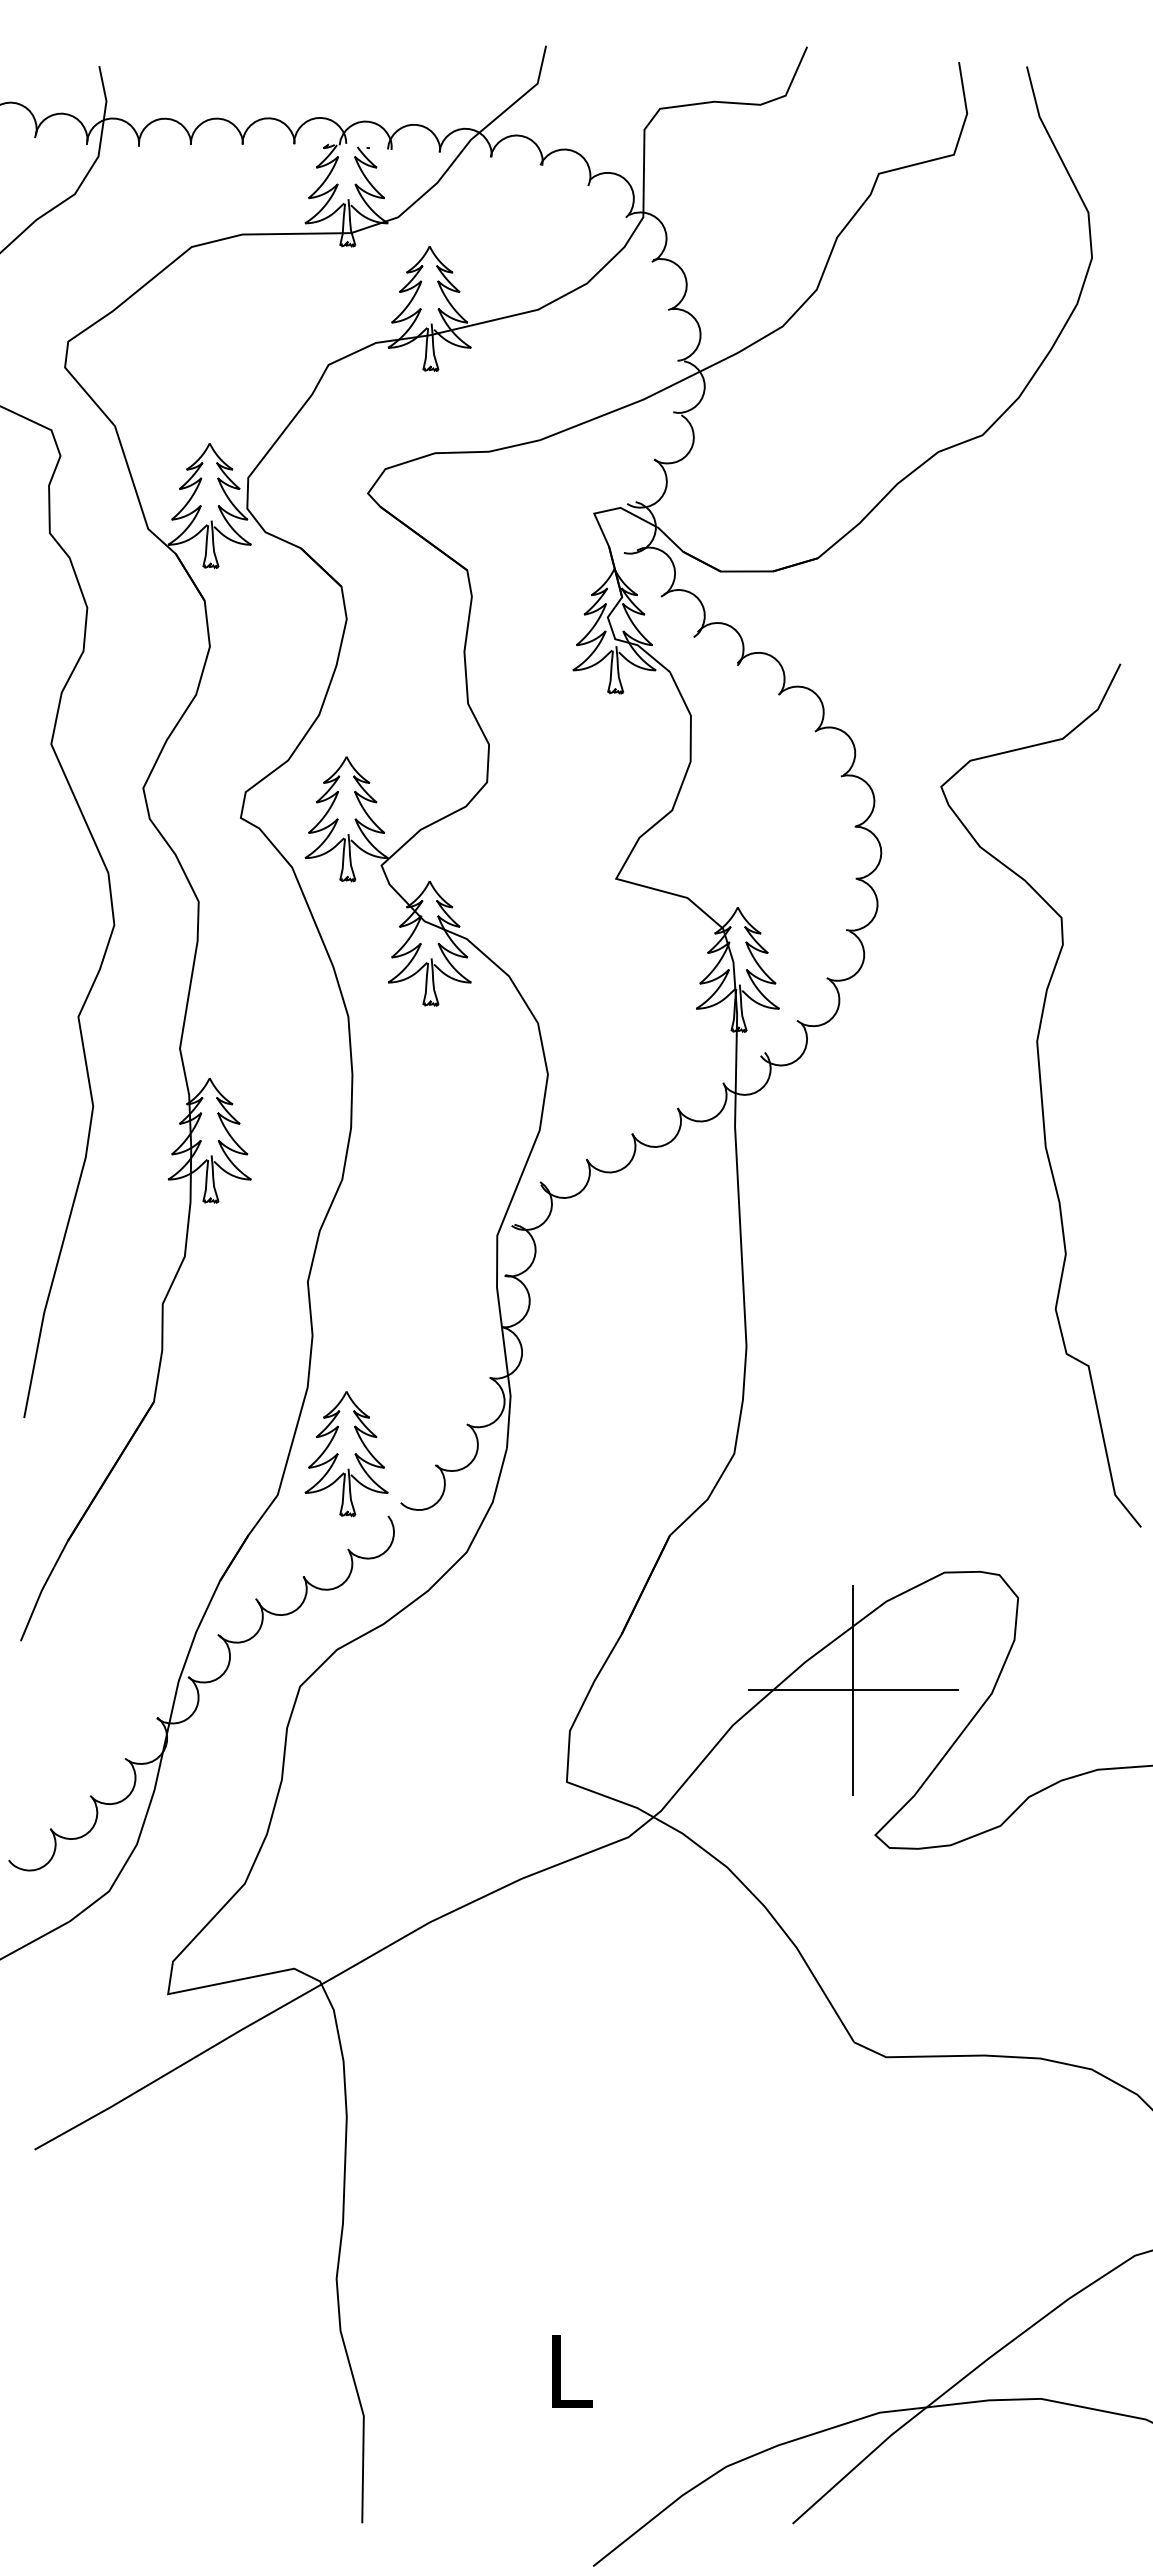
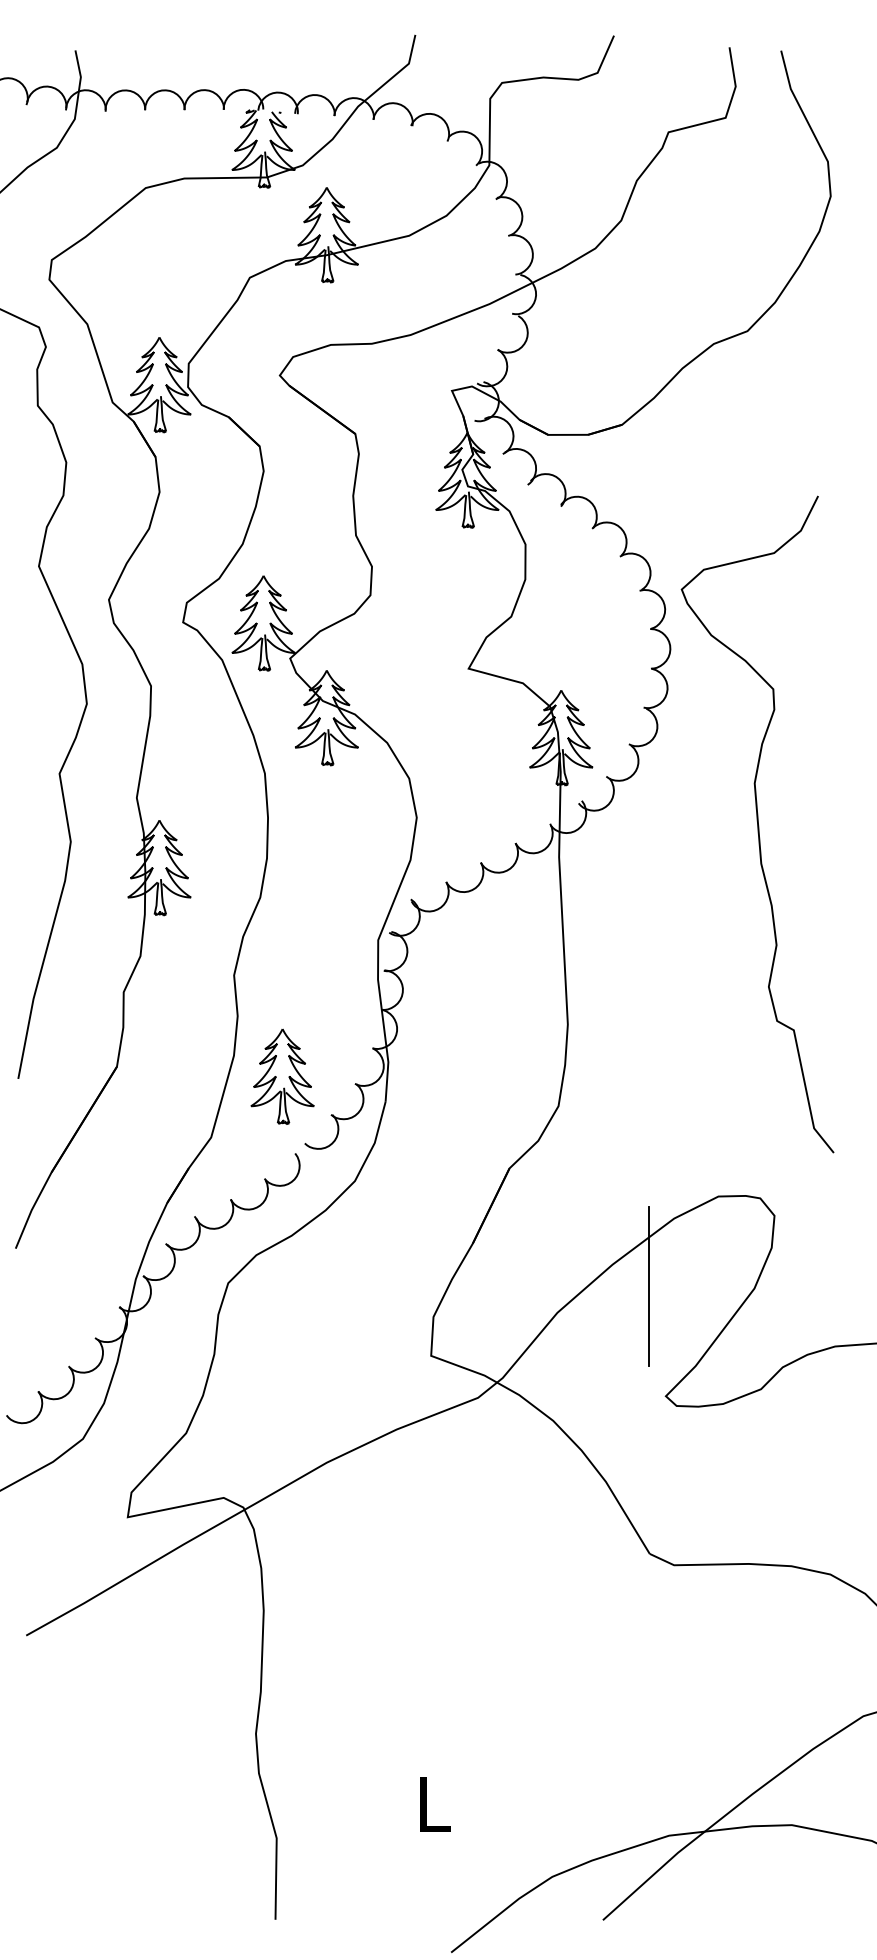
curve: (1040, 1095) -> (757, 824), moved
part: (346, 1454) -> (282, 1077), moved
line: (852, 1690) -> (648, 1286), removed

